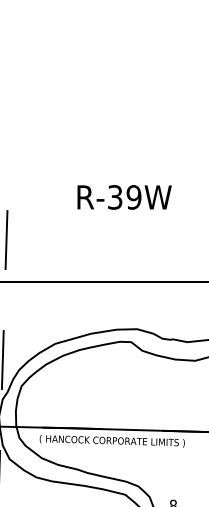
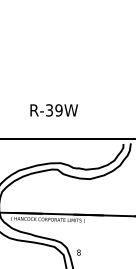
text: (123, 197) -> (53, 110), moved

